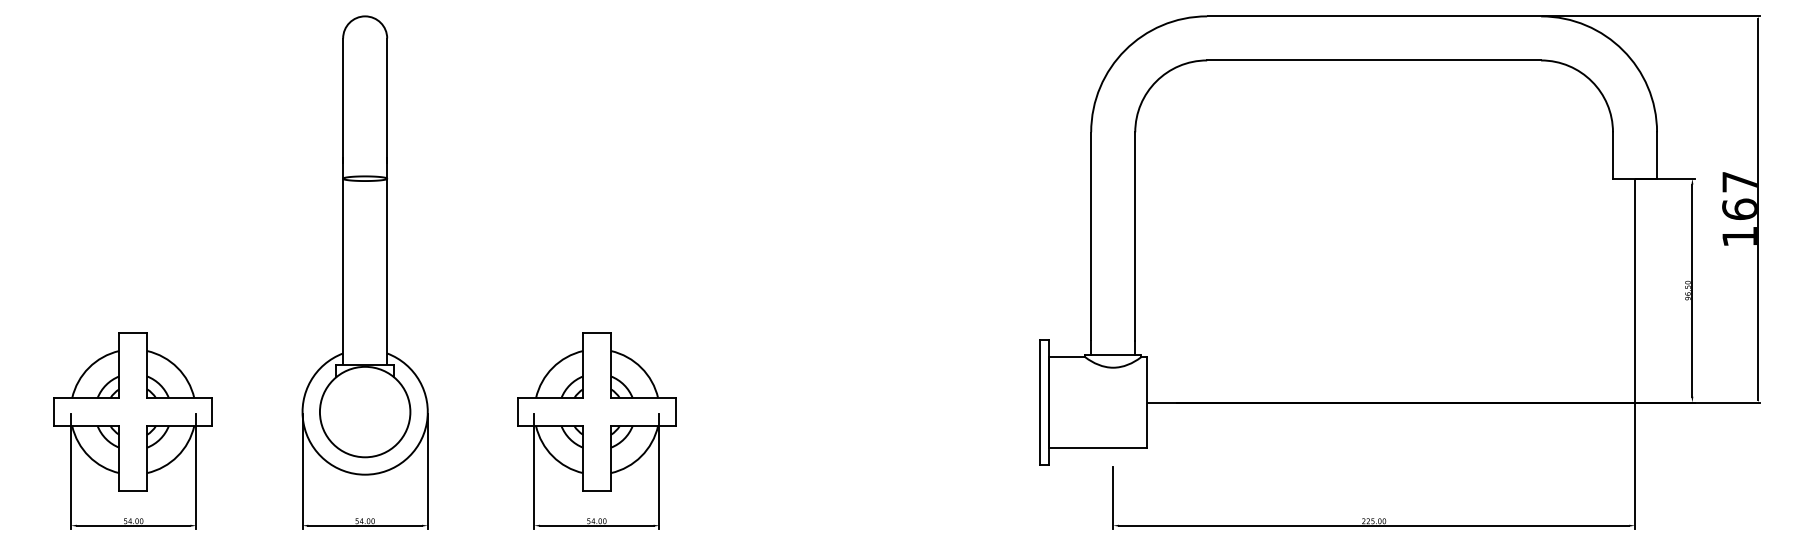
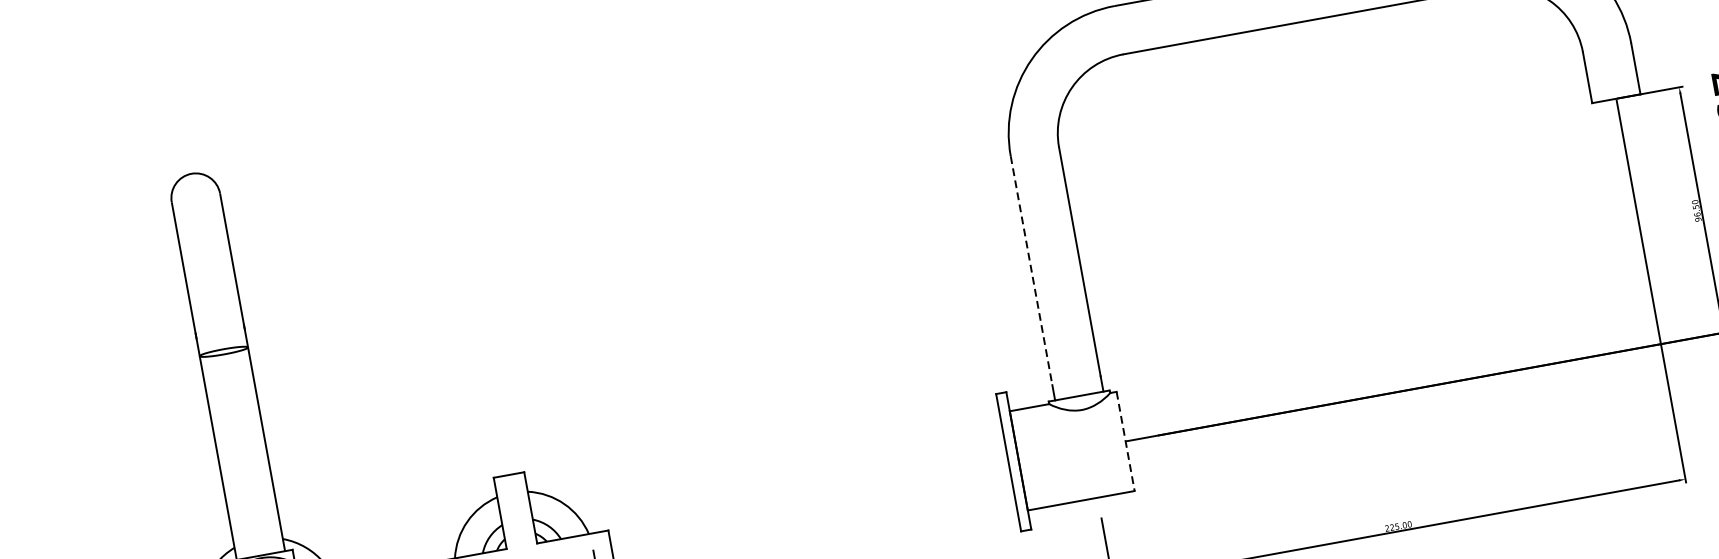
line: (1091, 237) -> (1032, 271), solid -> dashed
line: (1146, 403) -> (1125, 442), solid -> dashed

